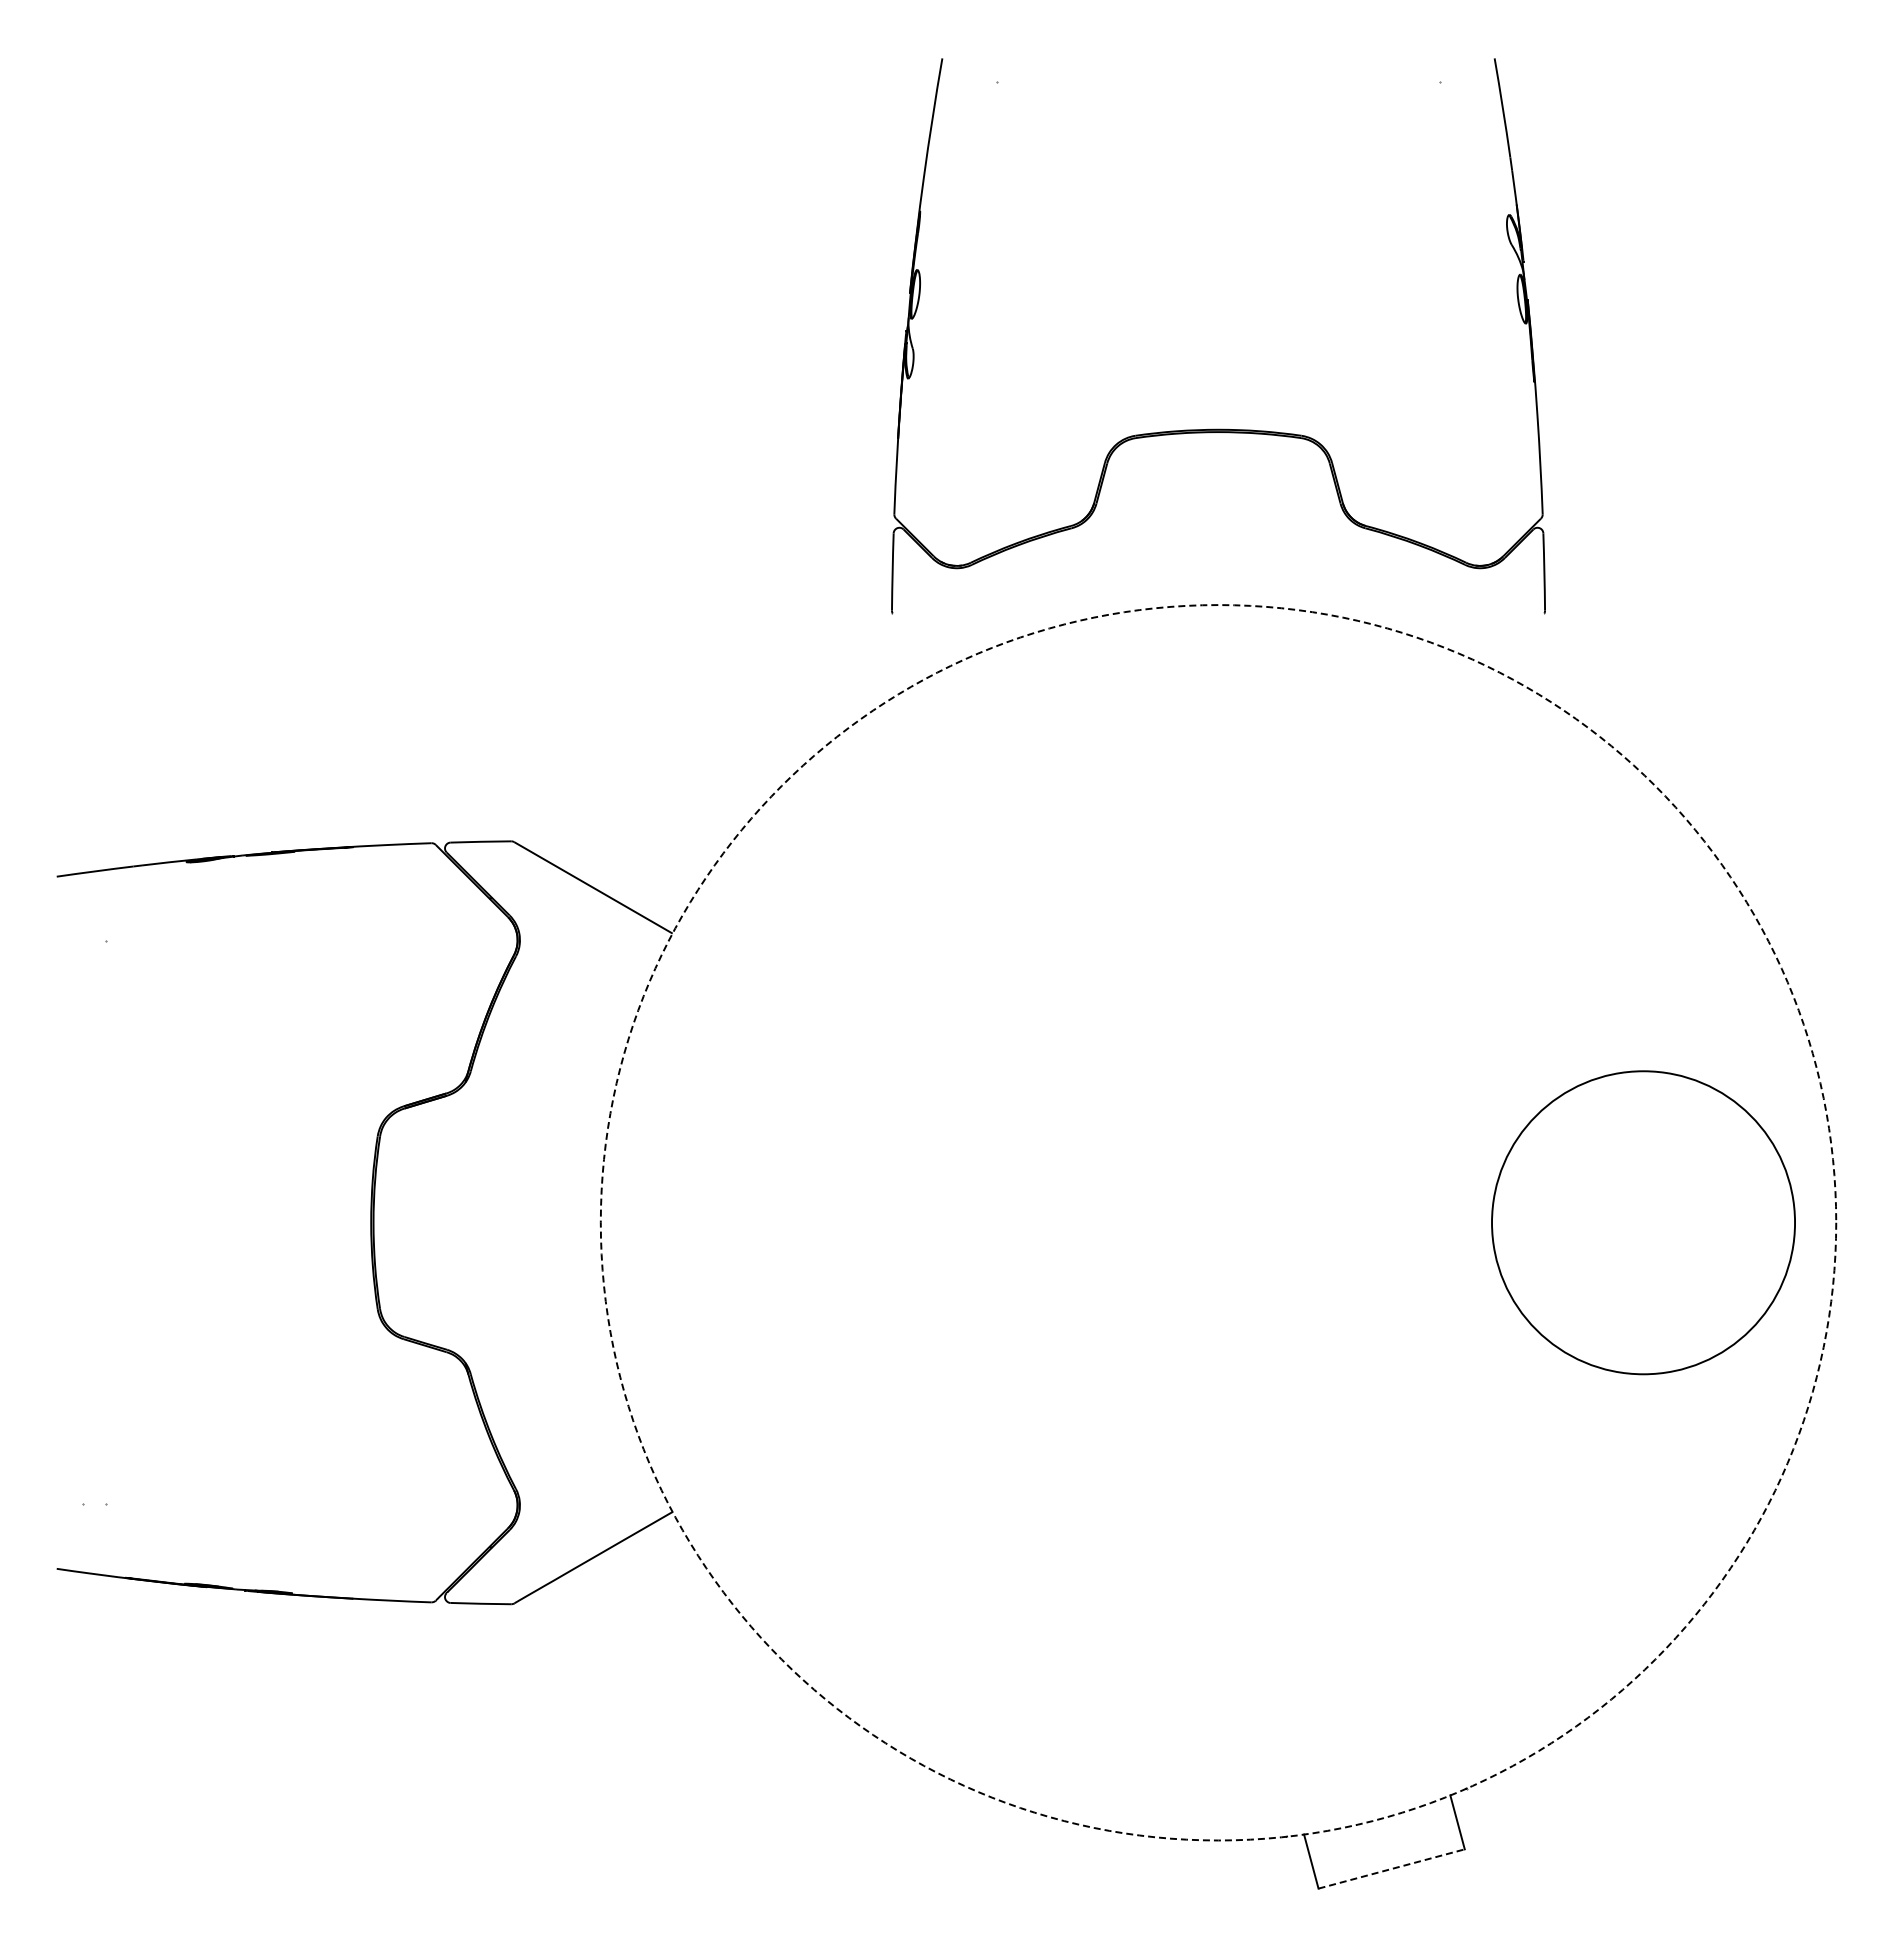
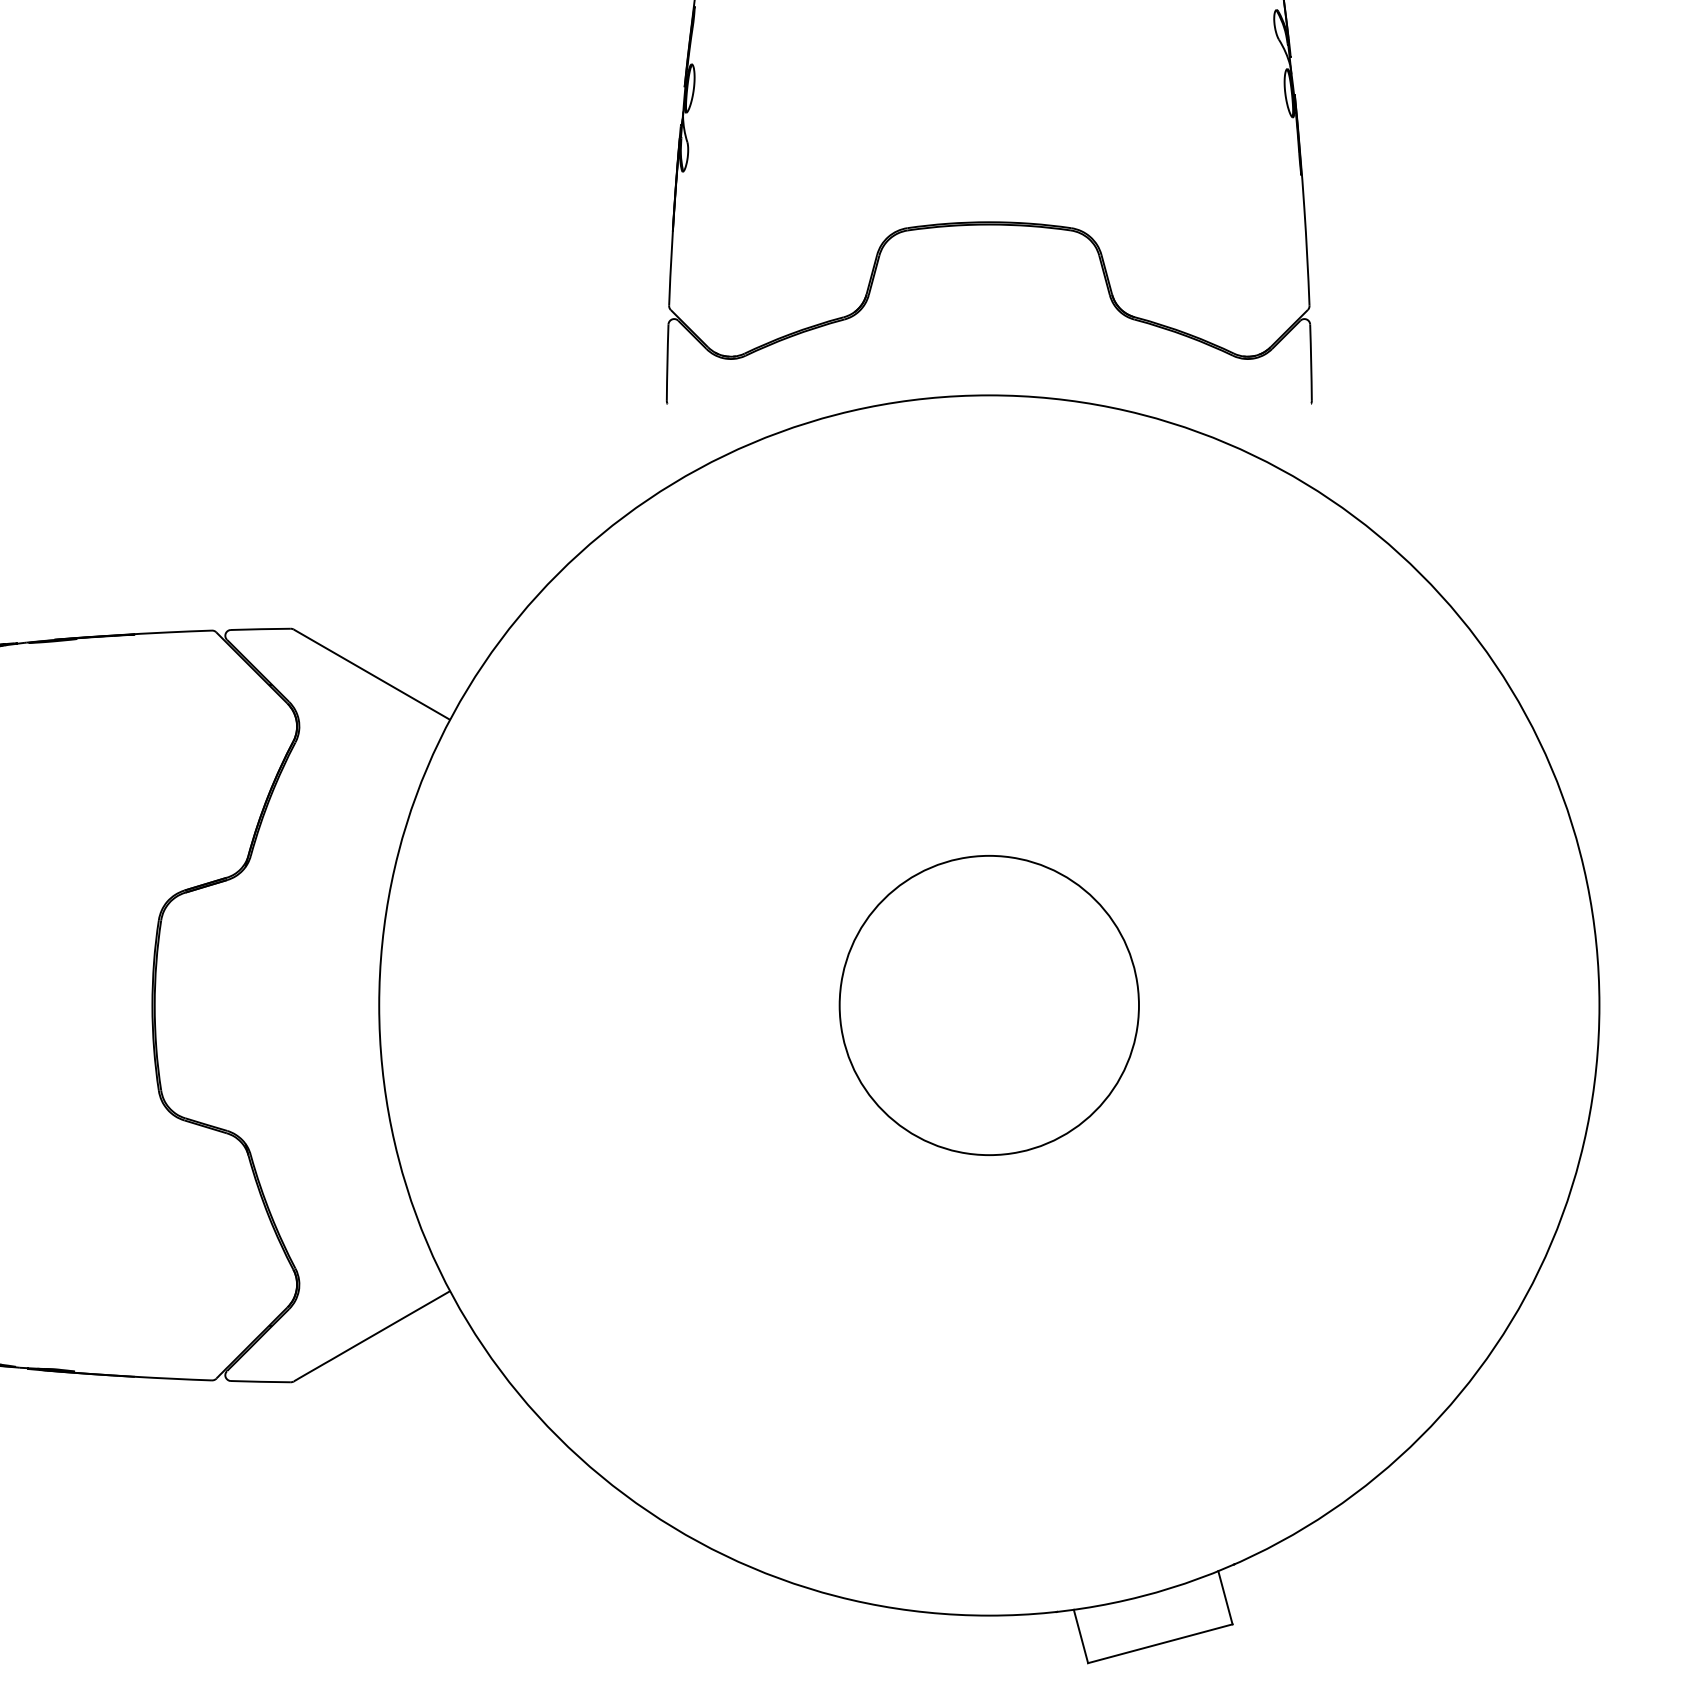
circle: (1218, 1222) -> (989, 1005), dashed -> solid
circle: (1643, 1222) -> (989, 1005), moved
line: (1391, 1868) -> (1160, 1643), dashed -> solid

